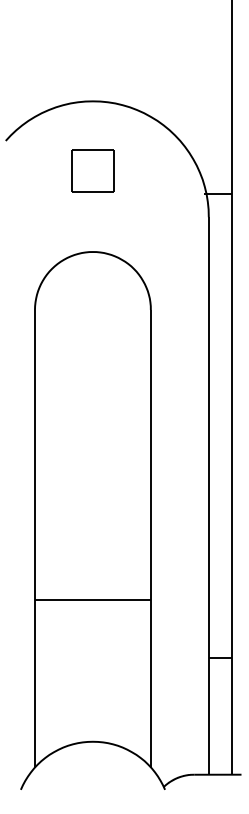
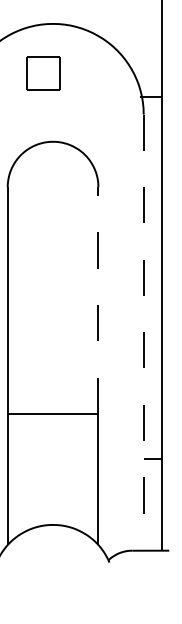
part: (92, 170) -> (43, 73), moved
line: (150, 454) -> (98, 300), solid -> dashed
line: (208, 496) -> (143, 333), solid -> dashed

